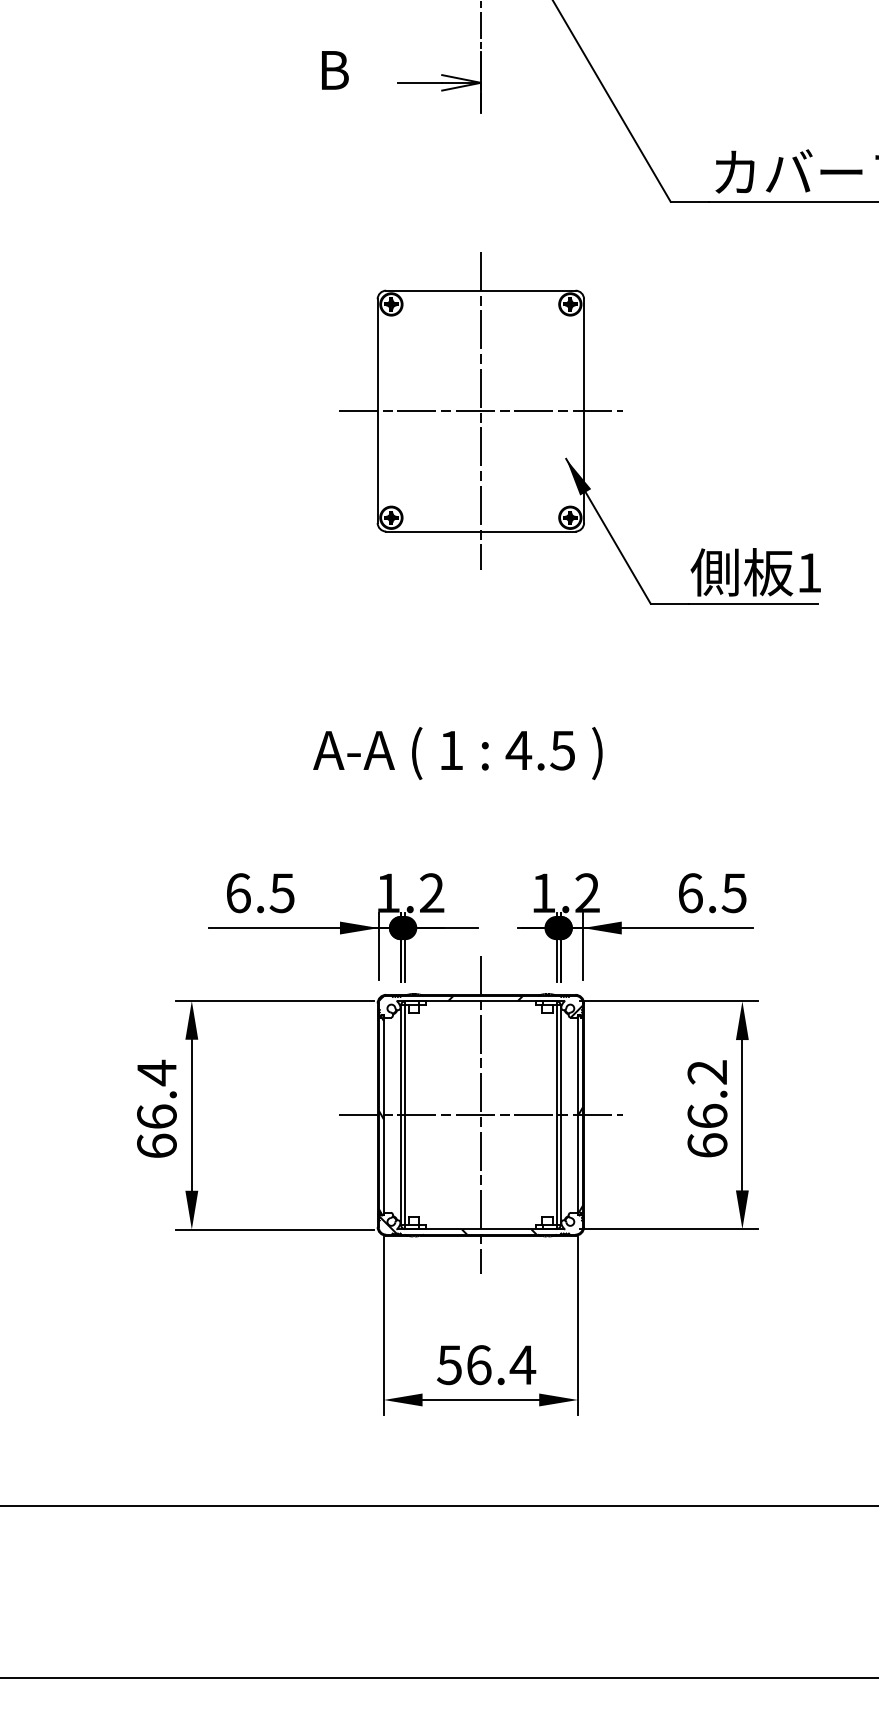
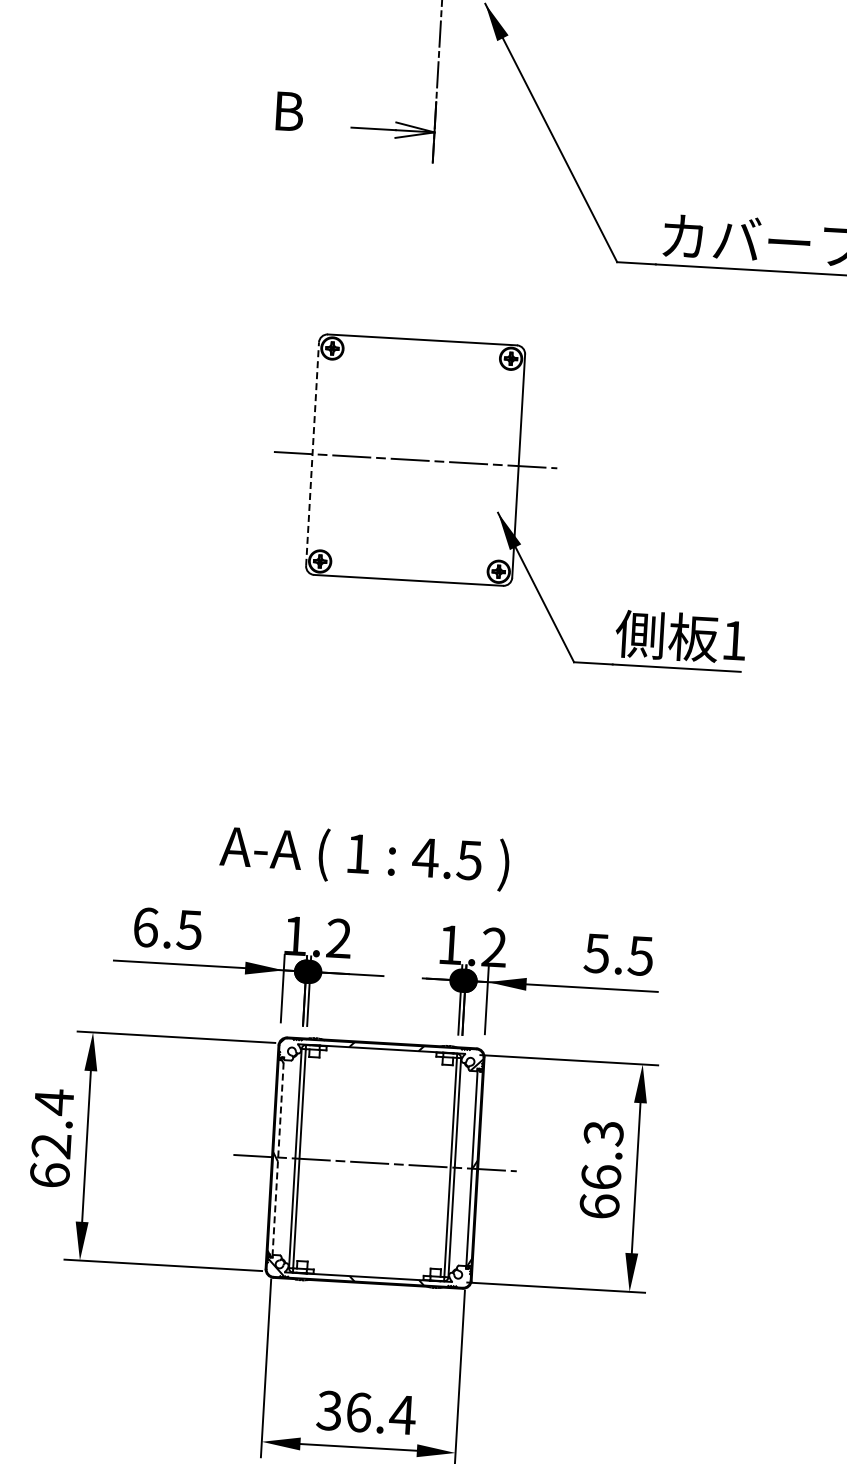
line: (480, 410) -> (415, 459), removed
line: (377, 411) -> (312, 454), solid -> dashed
text: (457, 753) -> (364, 857), moved
text: (689, 893) -> (596, 953), 6.5 -> 5.5
text: (707, 1072) -> (603, 1133), 66.2 -> 66.3
line: (383, 1115) -> (277, 1157), solid -> dashed
line: (480, 1115) -> (374, 1163), removed
text: (156, 1116) -> (51, 1145), 66.4 -> 62.4
text: (449, 1364) -> (329, 1410), 56.4 -> 36.4

